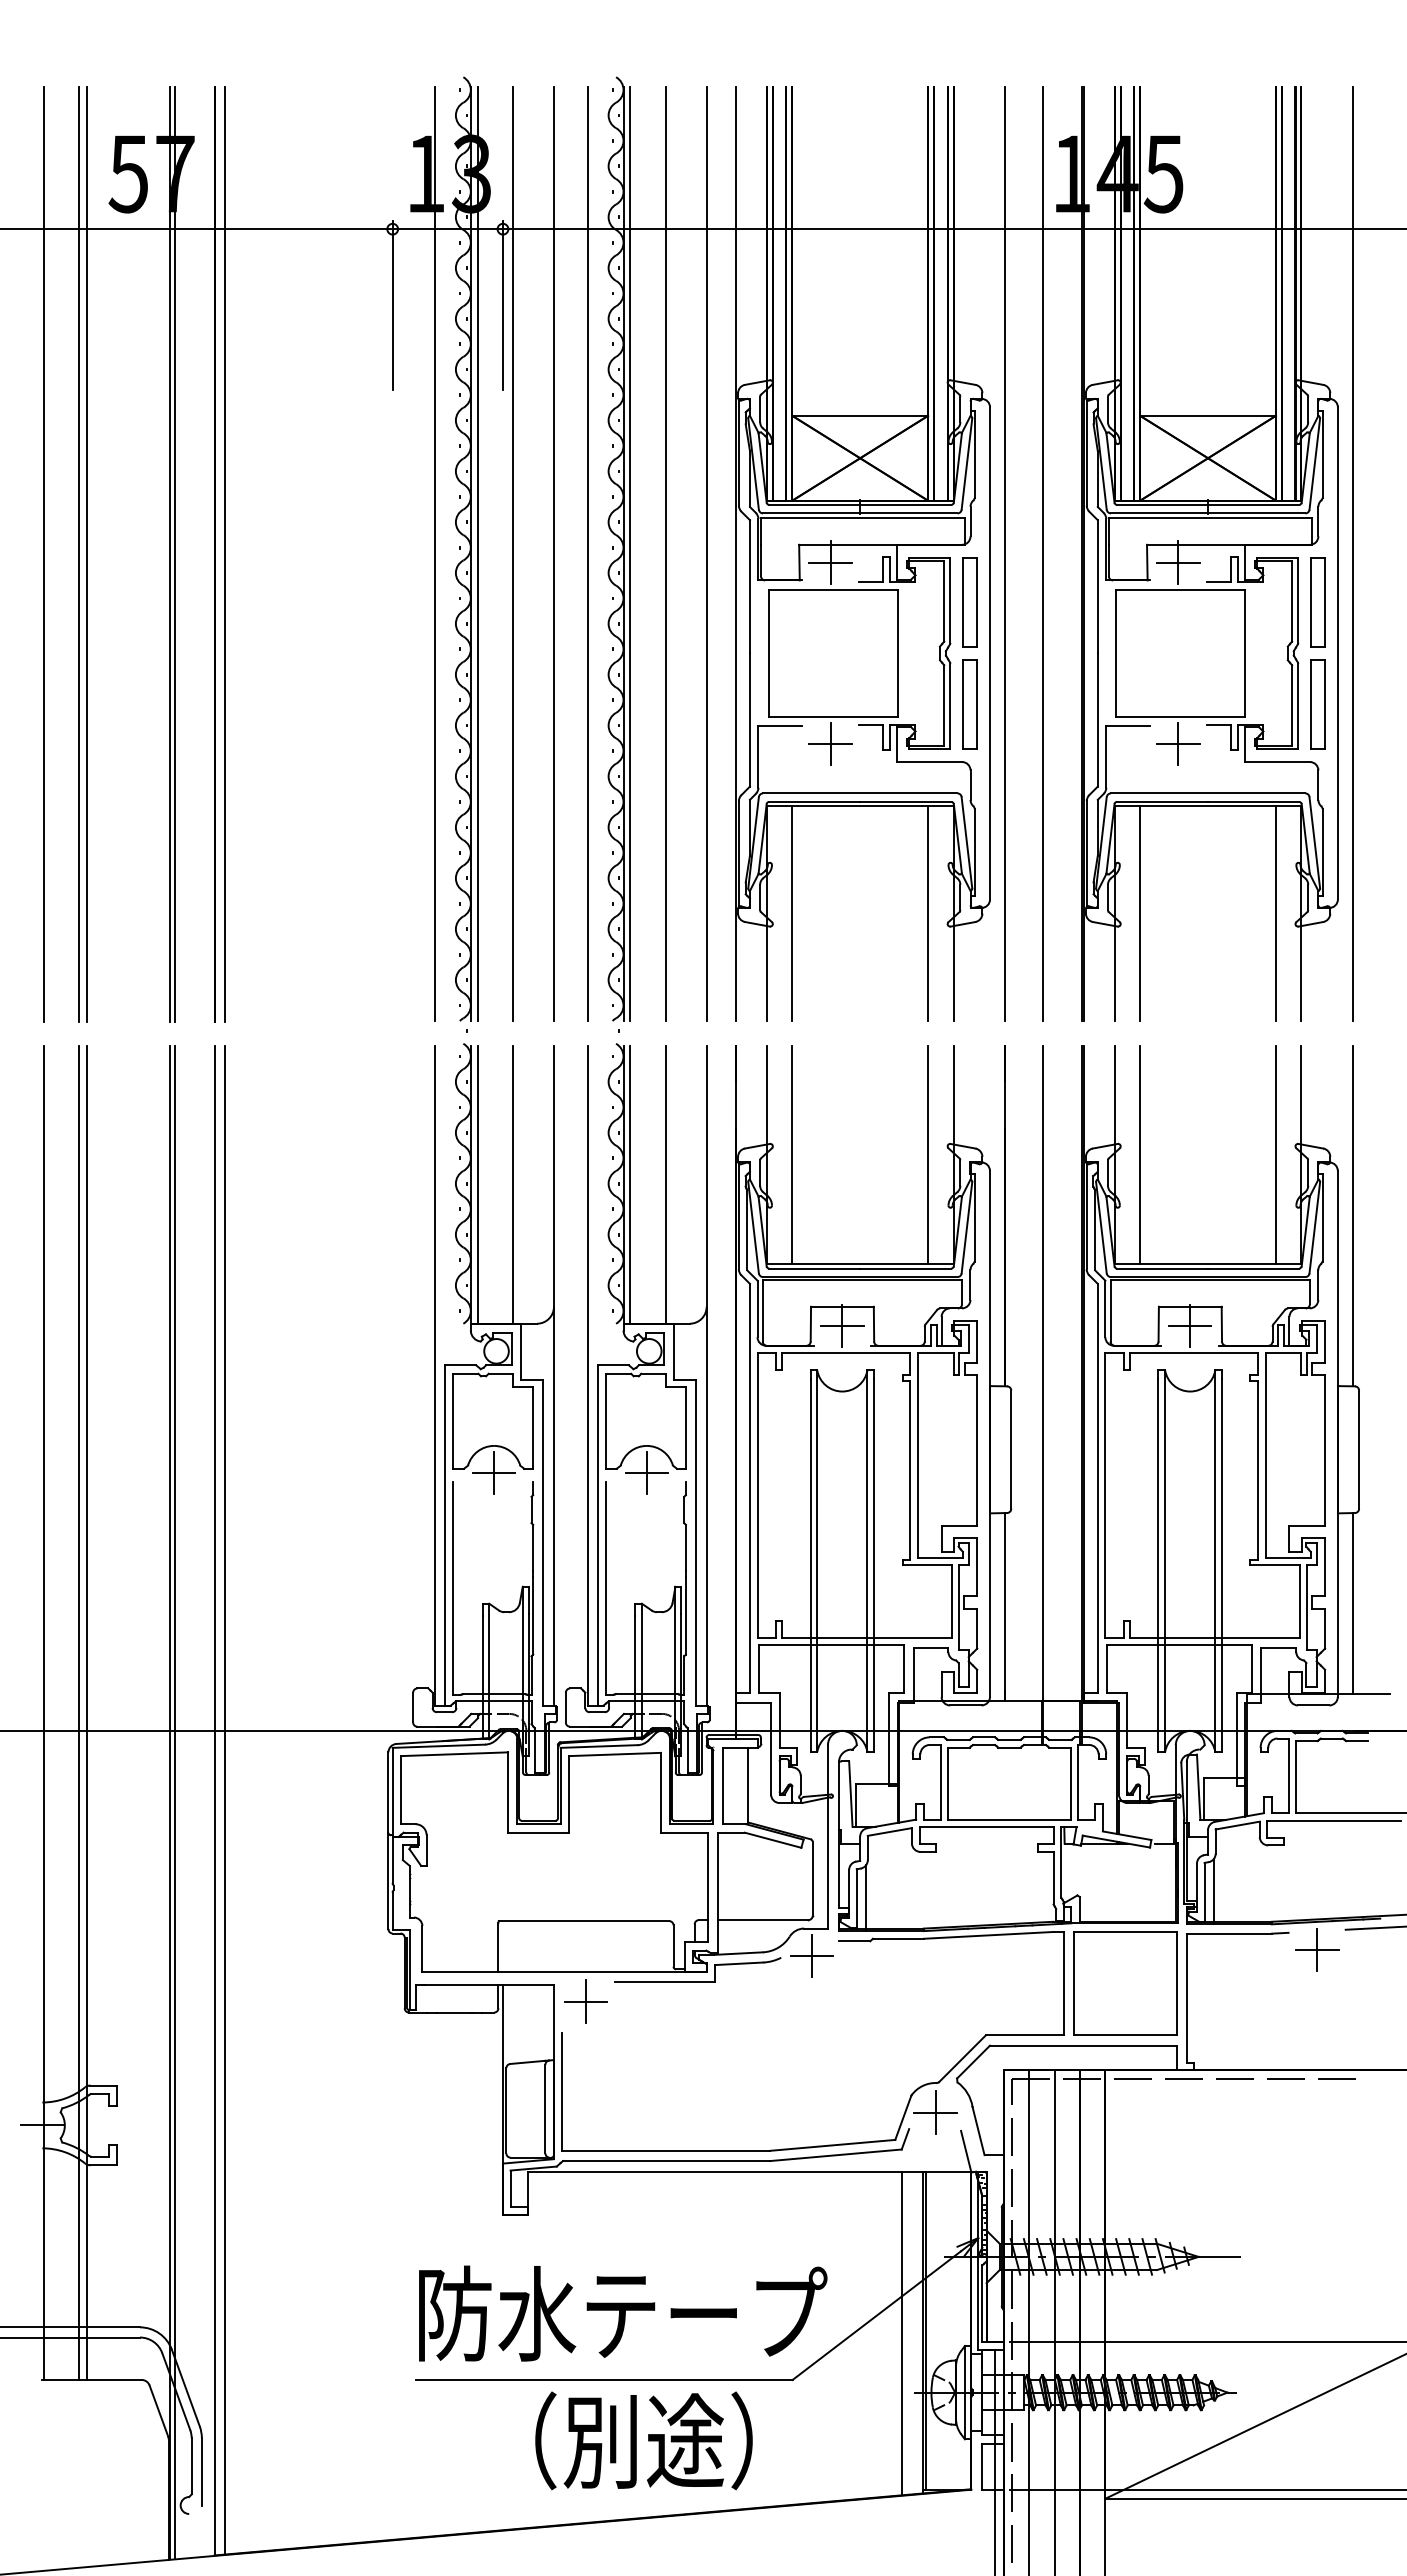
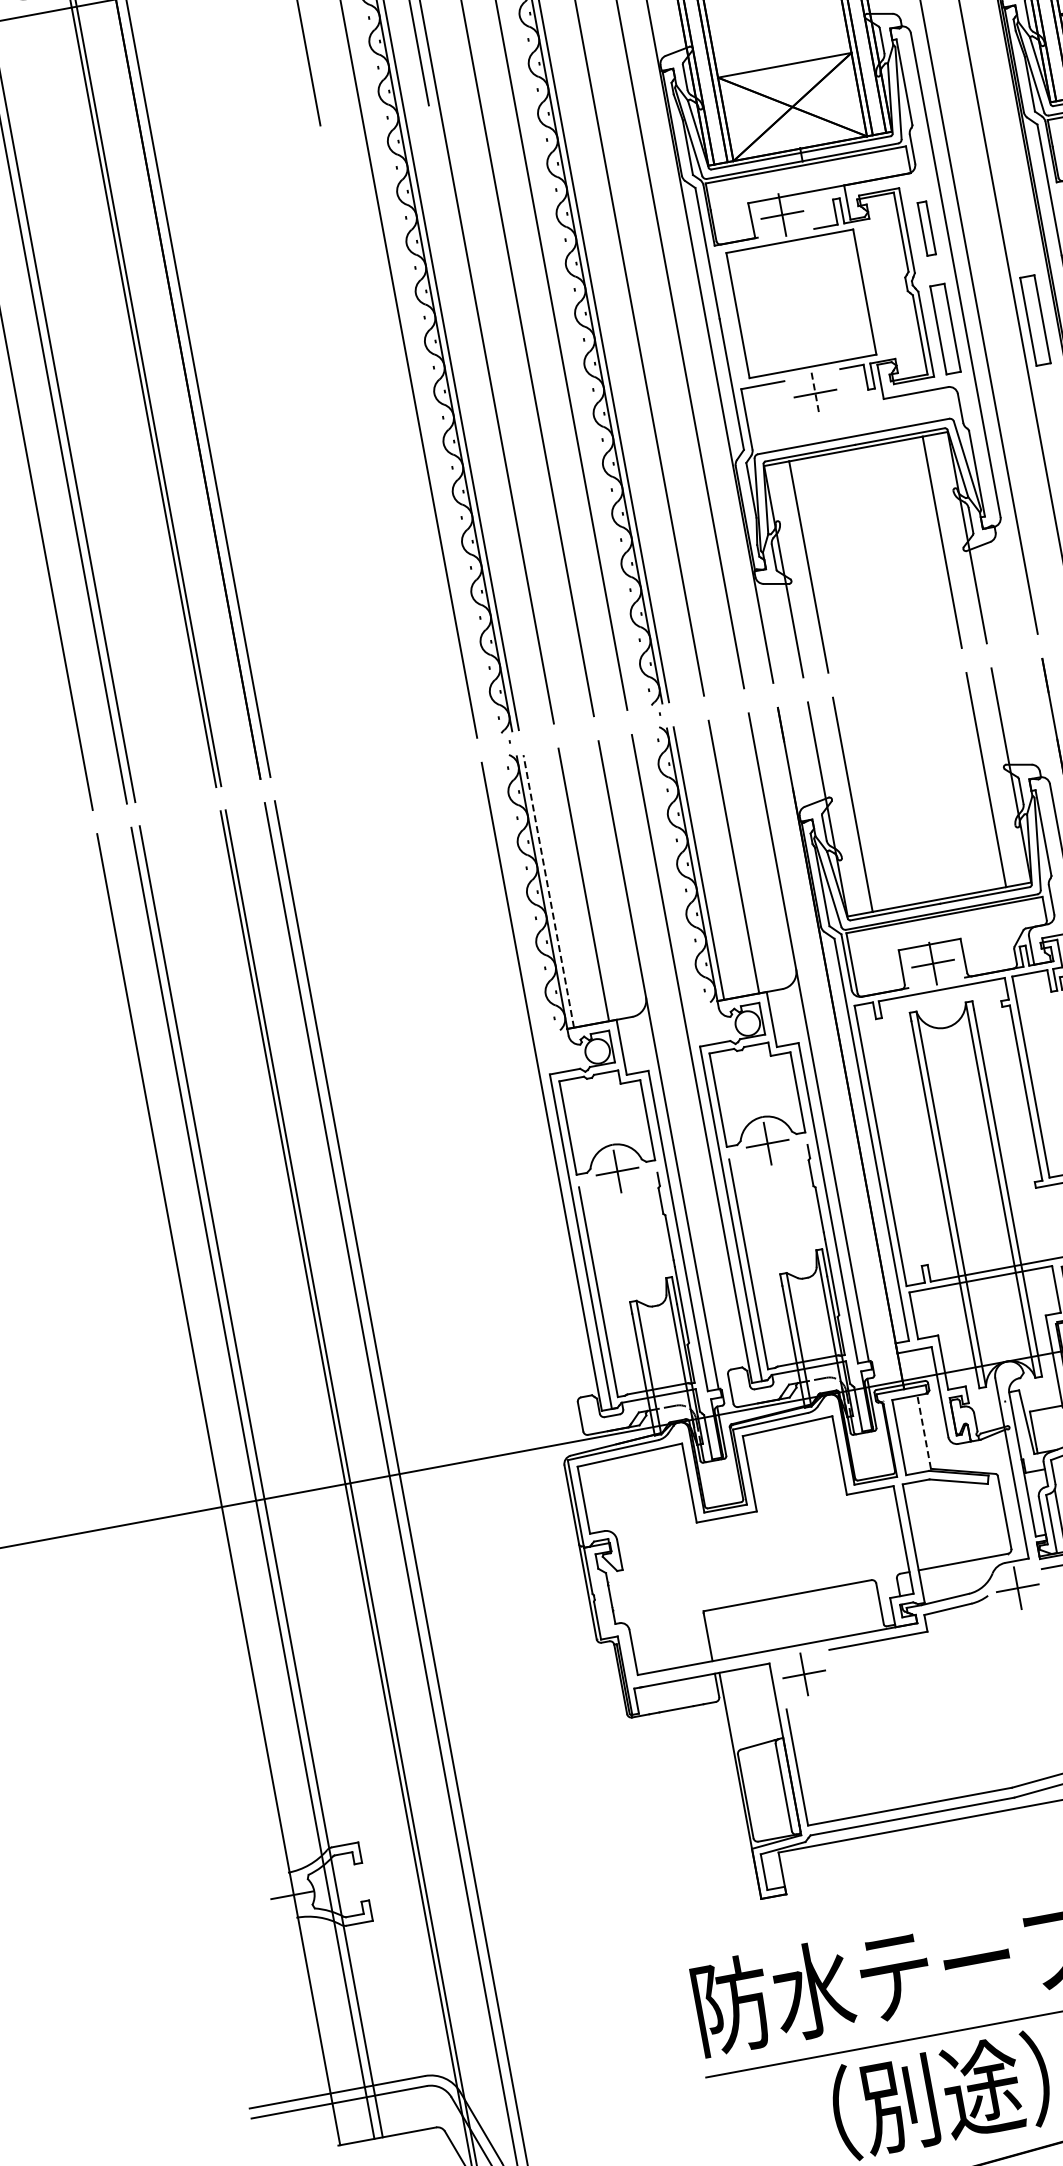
part: (969, 602) -> (926, 228), size x0.6
part: (1059, 712) -> (1034, 320), added
line: (830, 744) -> (815, 393), solid -> dashed
line: (477, 1185) -> (548, 891), solid -> dashed
line: (748, 1784) -> (924, 1431), solid -> dashed

